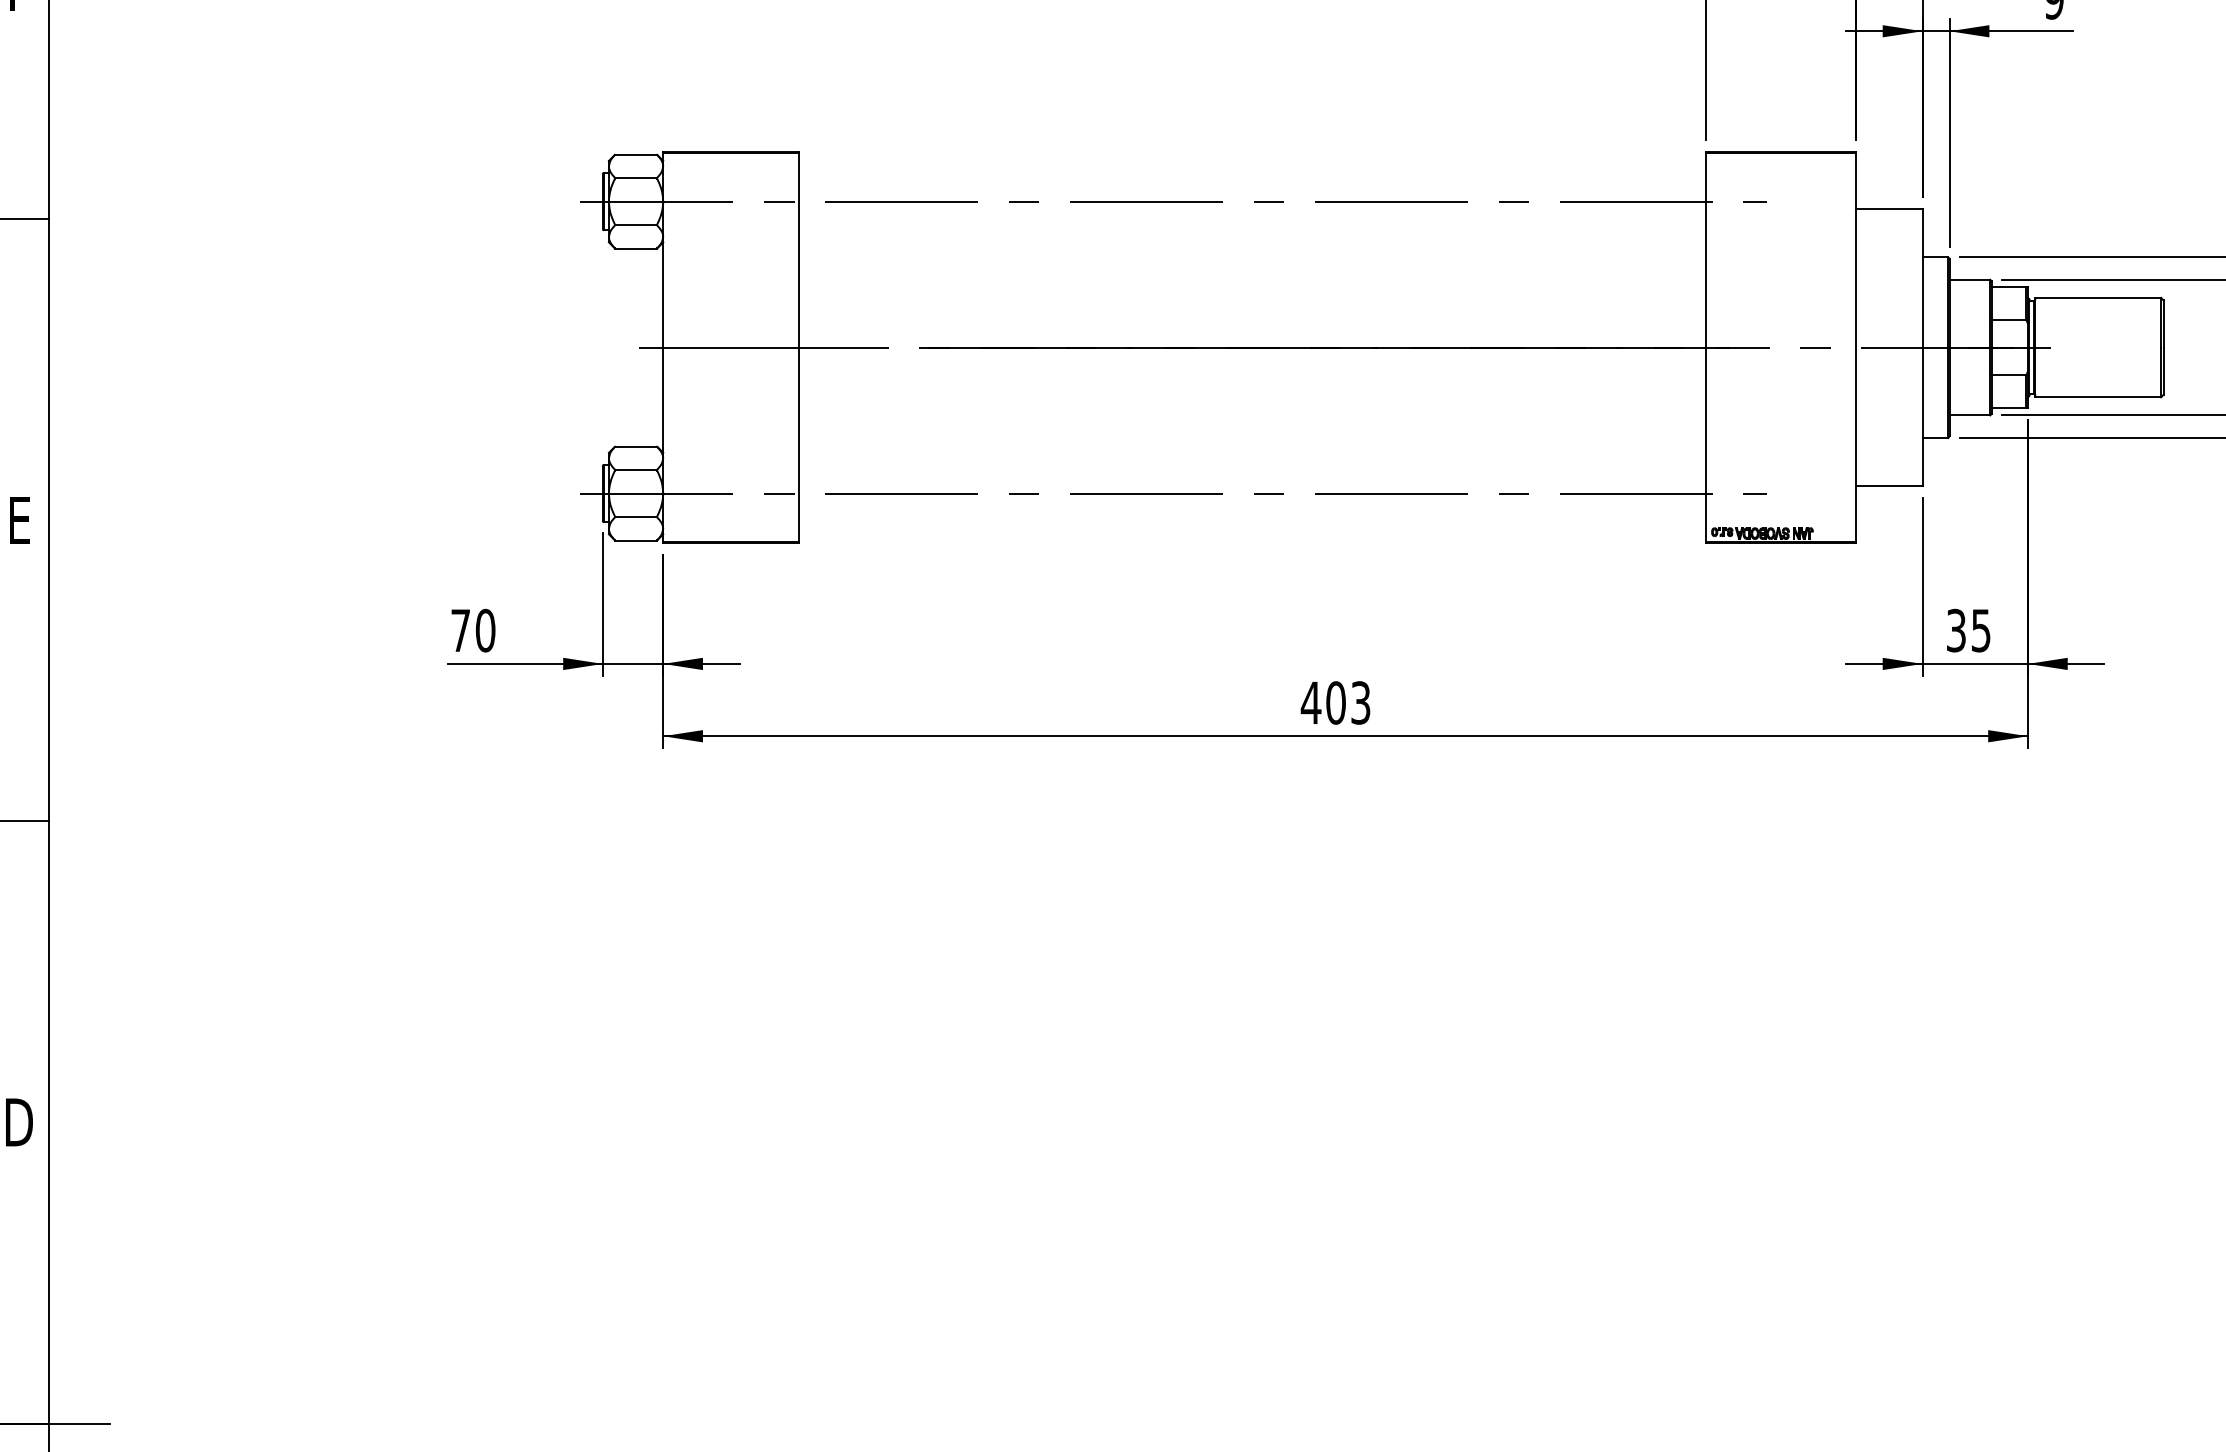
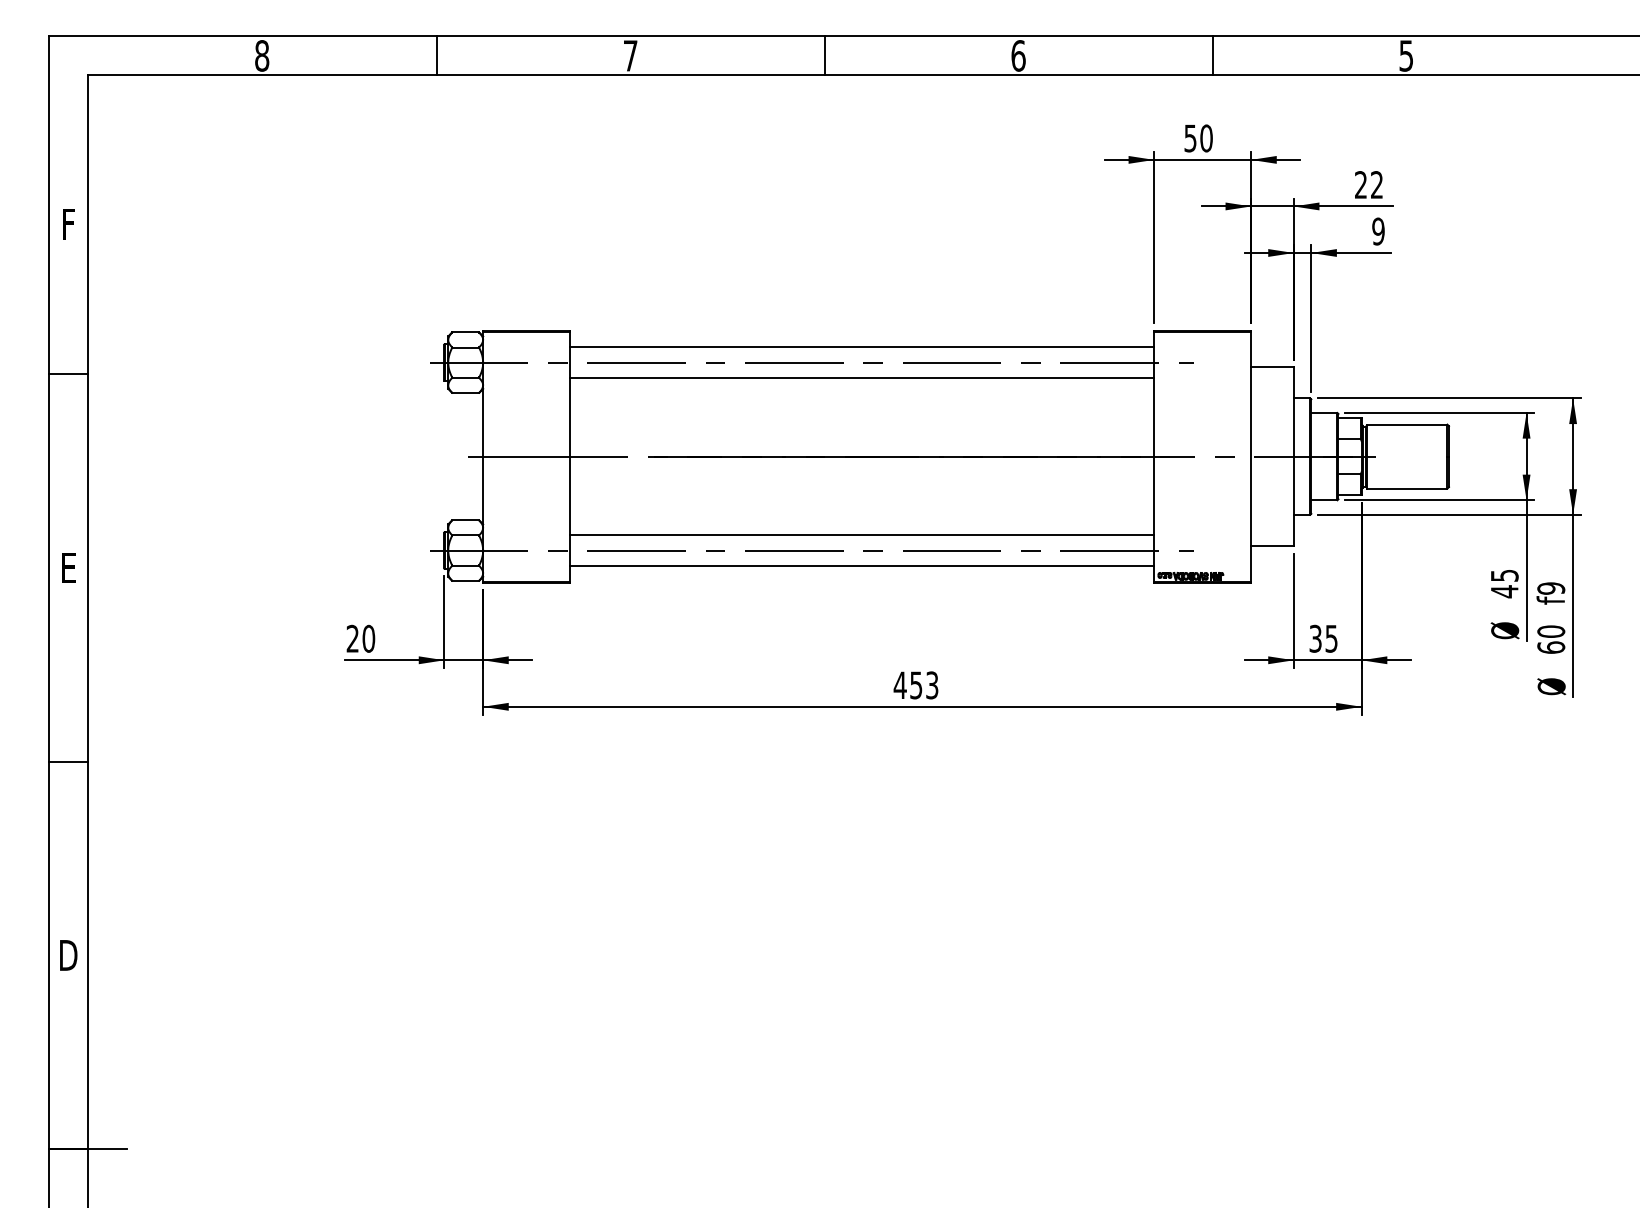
line: (1252, 178) -> (862, 347), added
line: (1252, 226) -> (862, 378), added
line: (1252, 470) -> (862, 535), added
line: (1252, 518) -> (862, 566), added
text: (460, 630) -> (352, 638), 70 -> 20
text: (1336, 703) -> (916, 685), 403 -> 453

